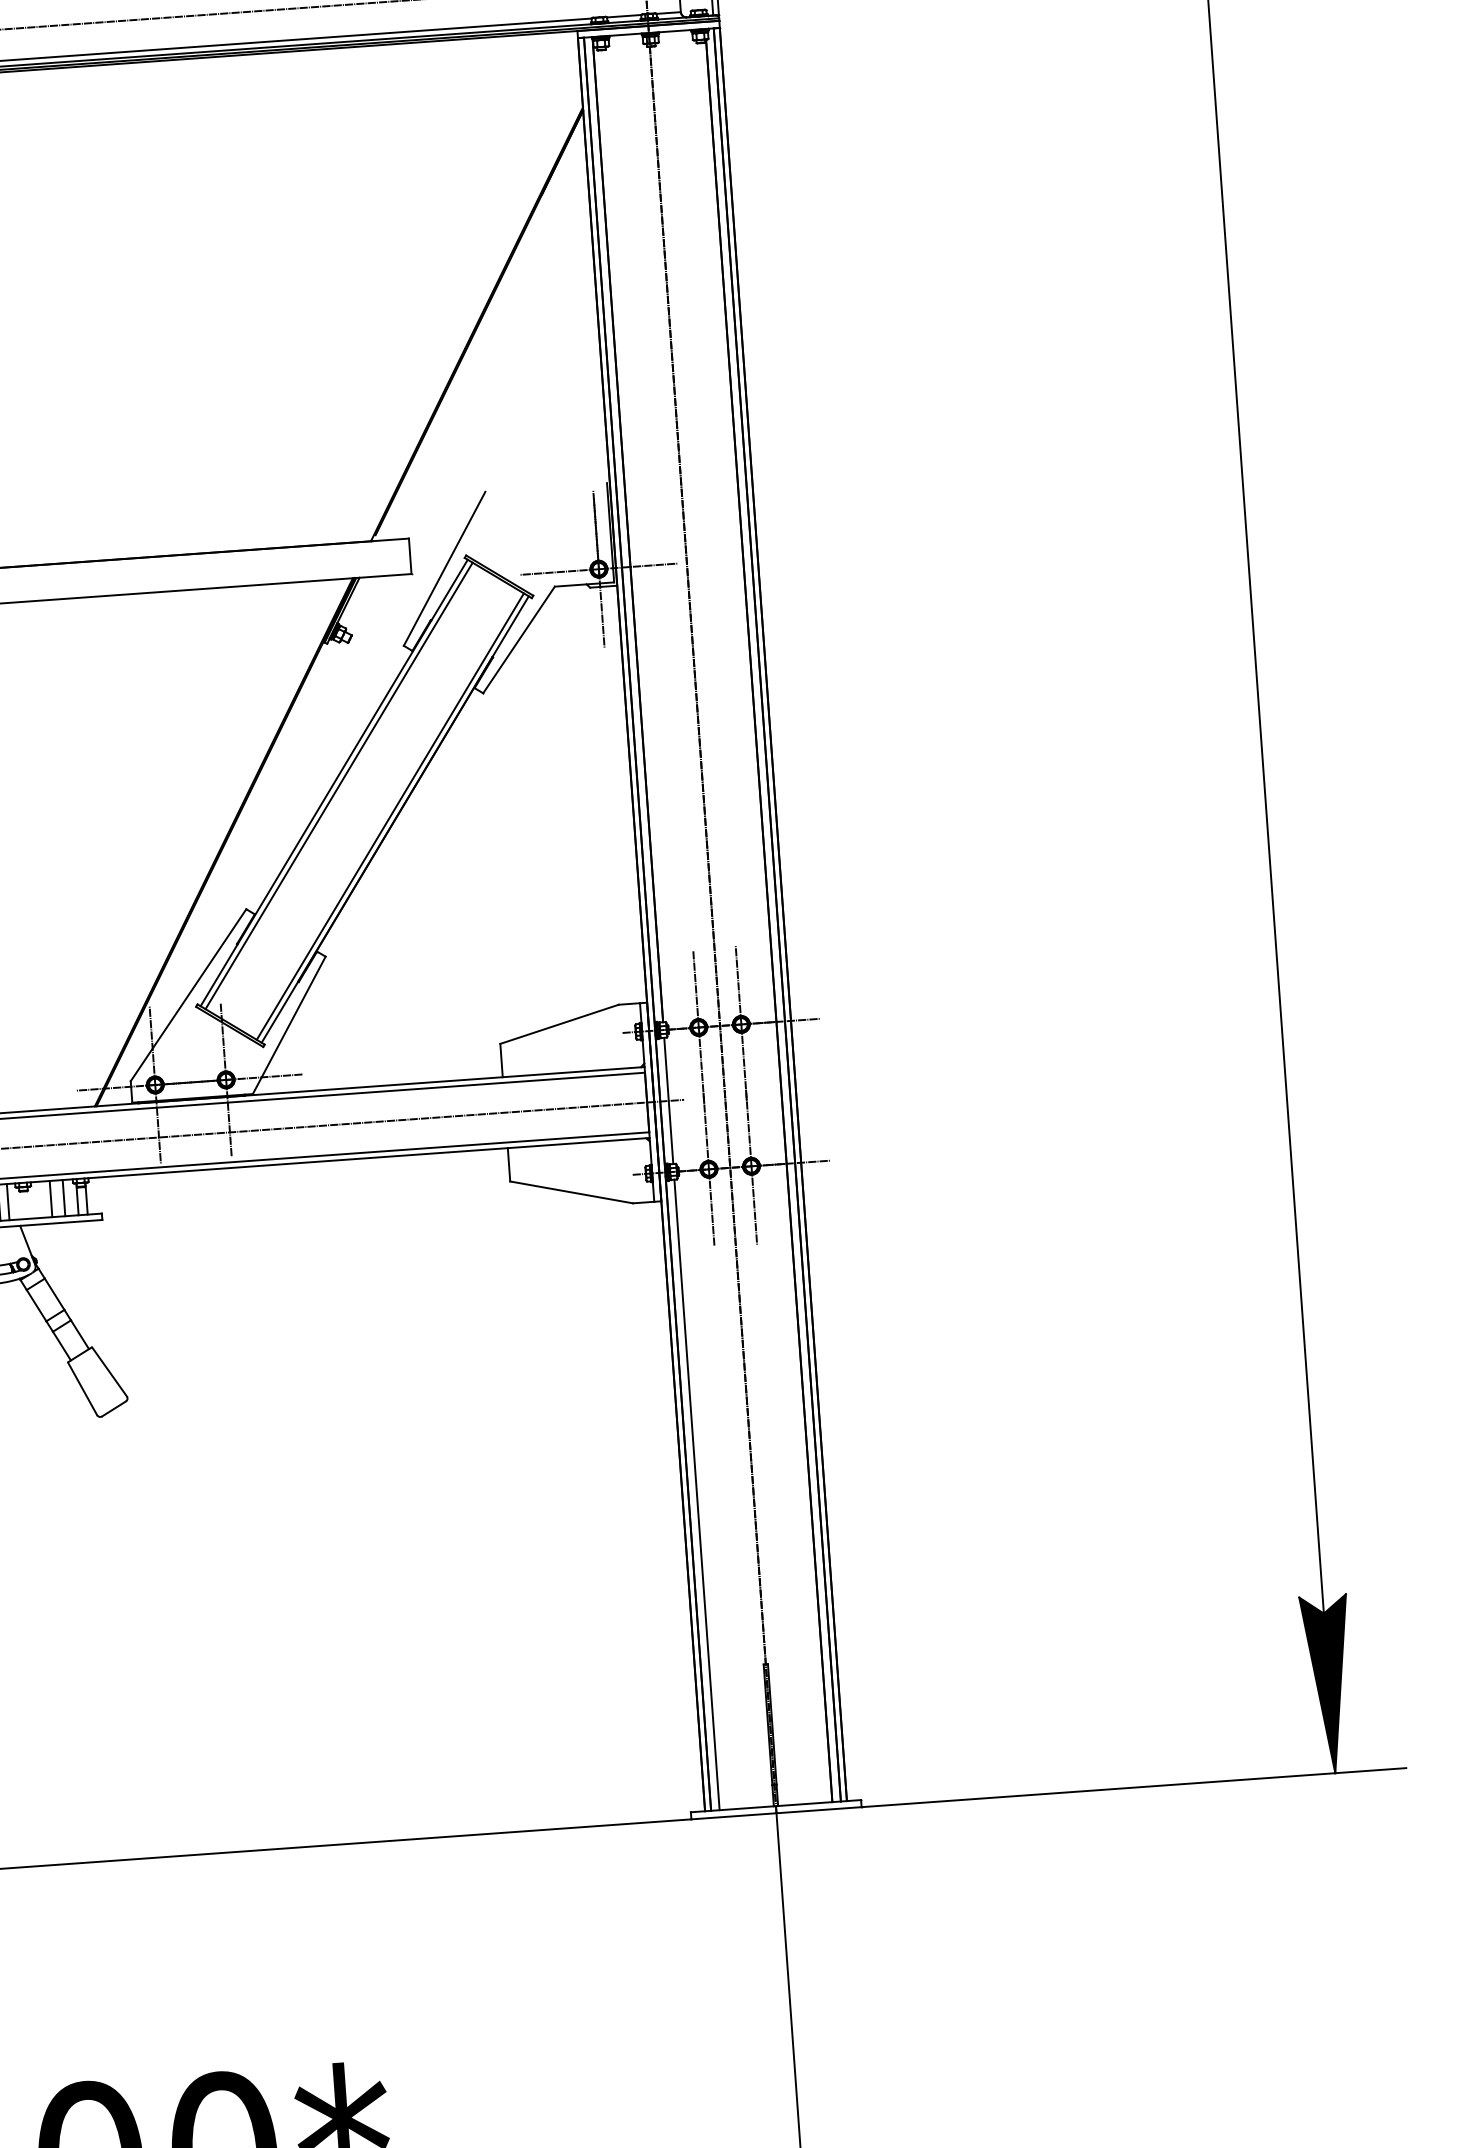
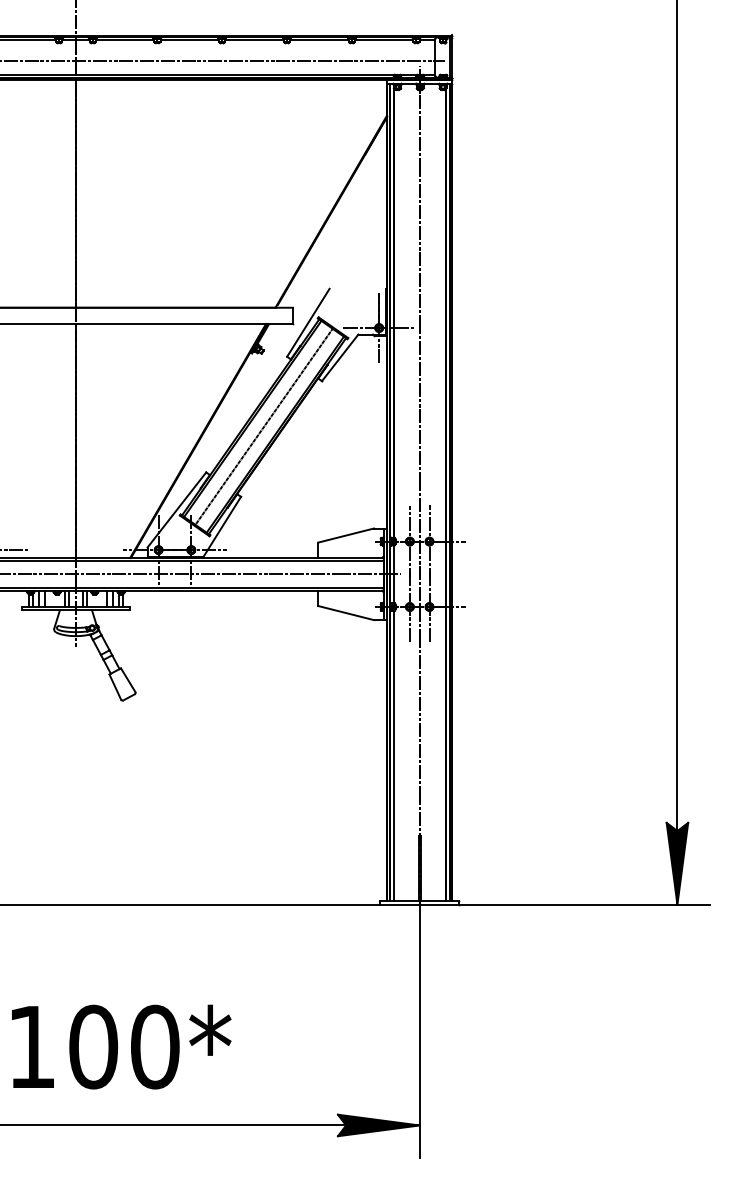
line: (363, 800) -> (263, 426), added

